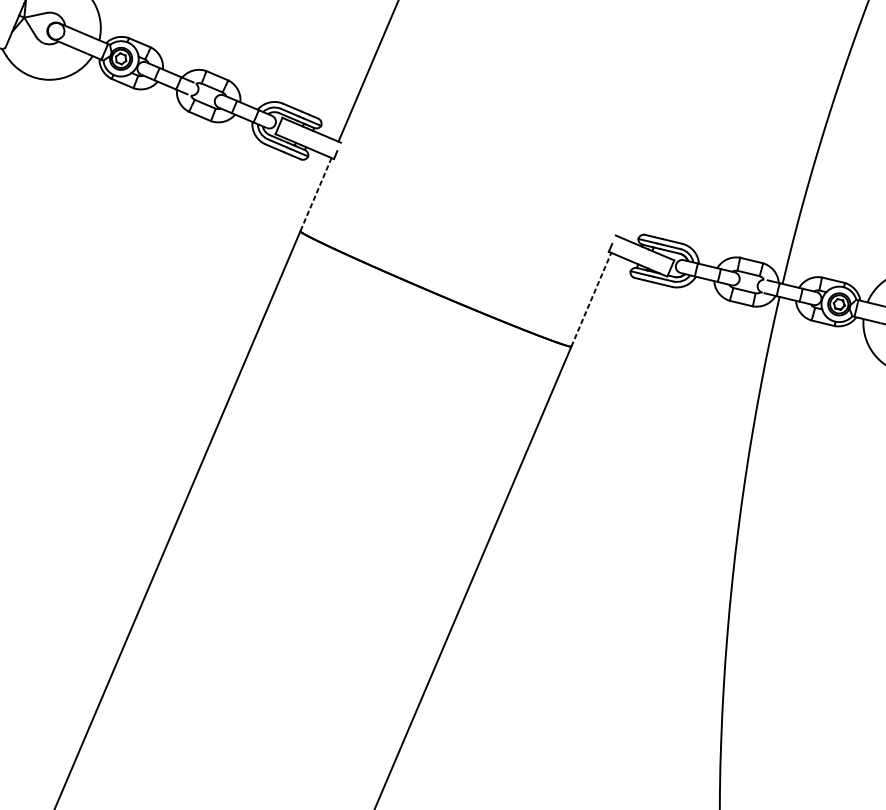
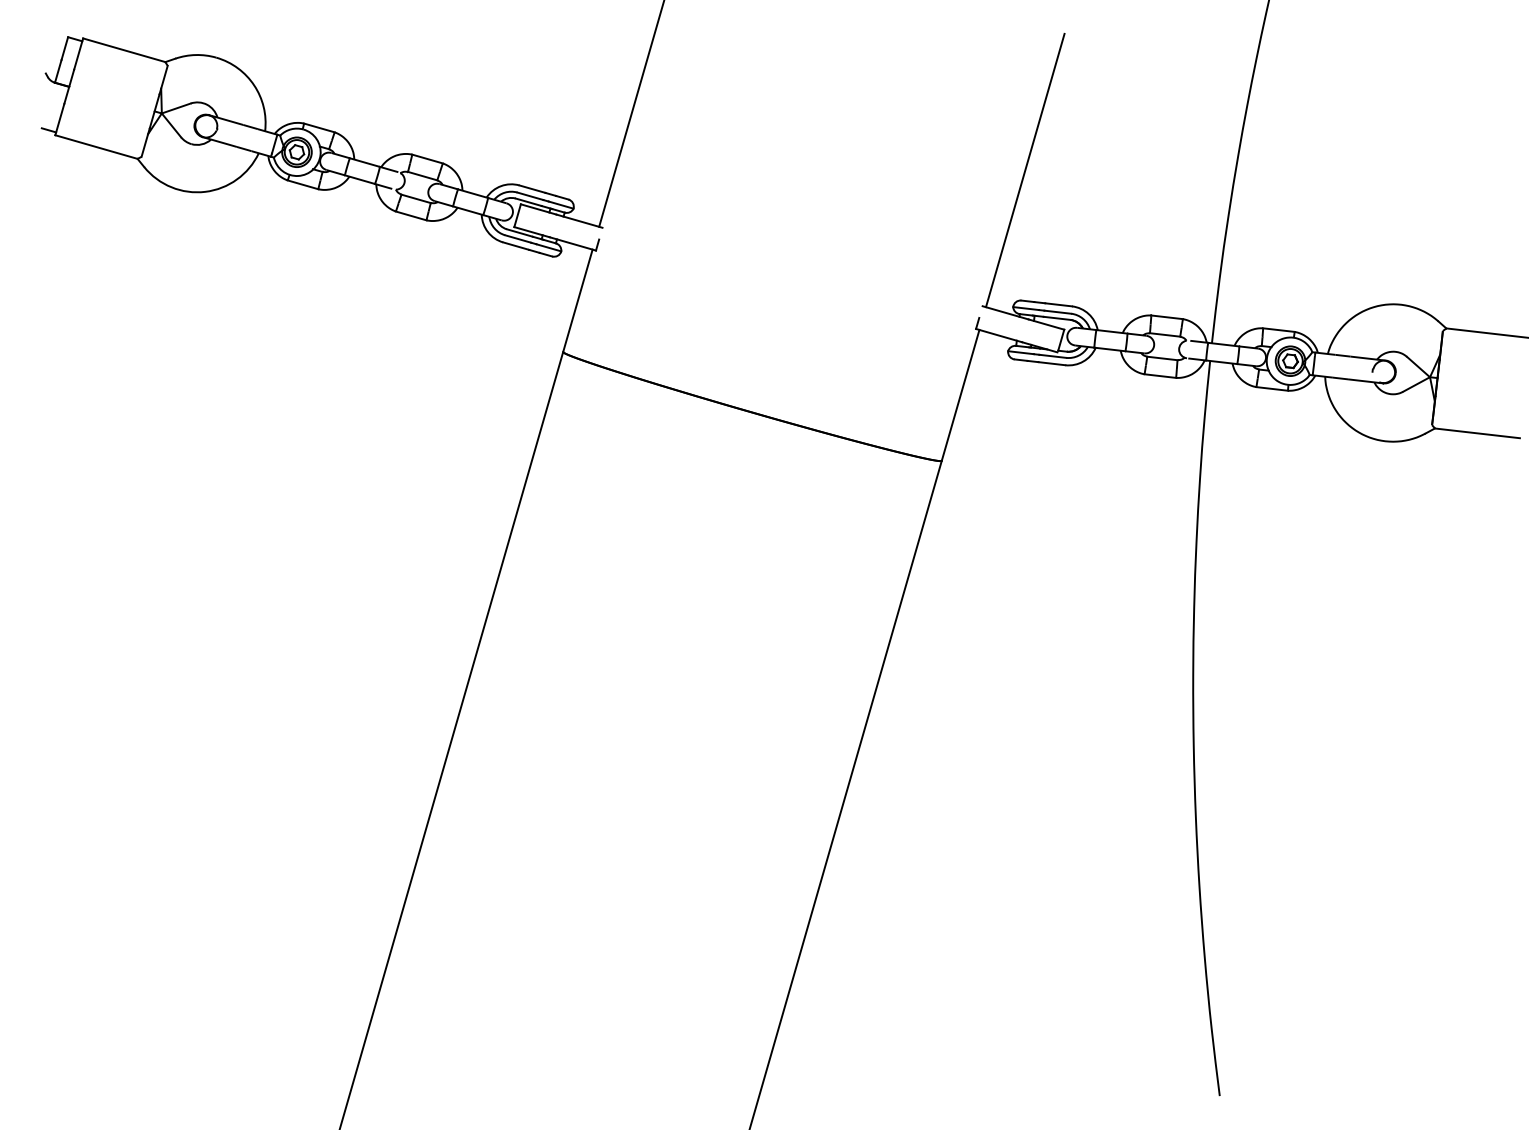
line: (659, 138) -> (1024, 170), added
line: (315, 195) -> (577, 301), dashed -> solid
line: (591, 299) -> (960, 394), dashed -> solid

